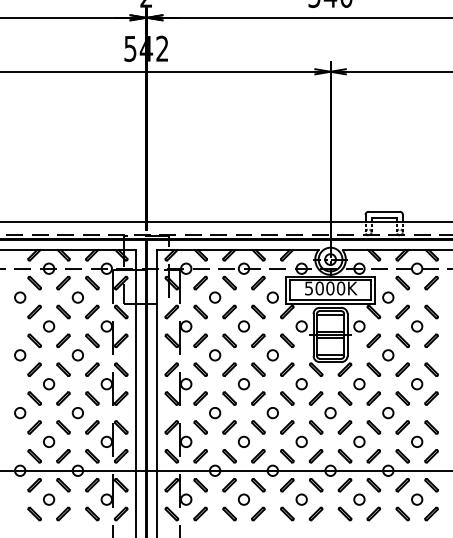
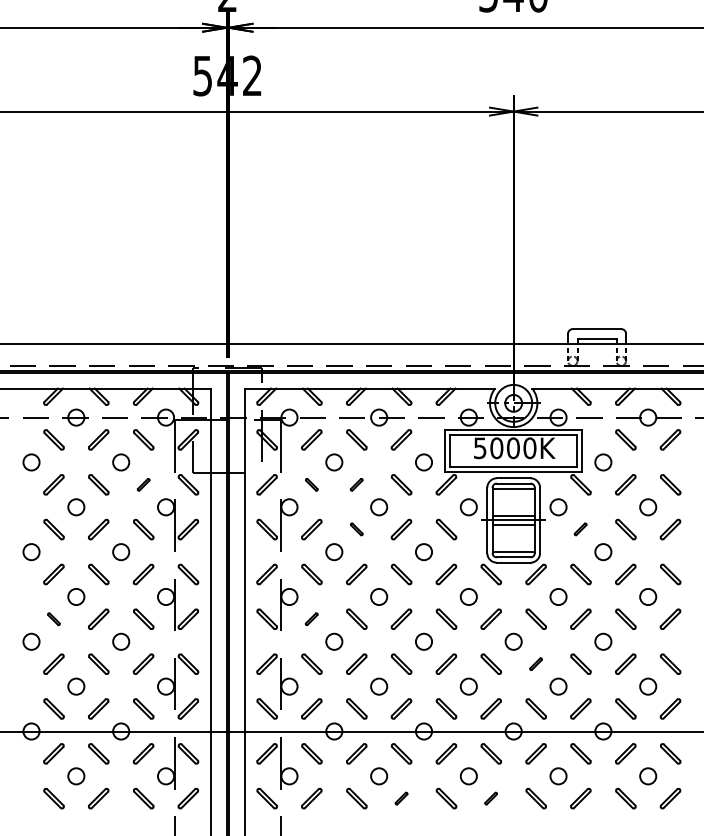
part: (92, 311) -> (143, 484), size x0.6
part: (200, 311) -> (311, 484), size x0.6
part: (229, 311) -> (356, 484), size x0.6
part: (229, 340) -> (356, 529), size x0.6
part: (373, 340) -> (580, 529), size x0.6
part: (34, 398) -> (53, 619), size x0.6
part: (200, 398) -> (311, 619), size x0.6
part: (344, 427) -> (535, 664), size x0.6
part: (258, 513) -> (401, 797), size x0.6
part: (315, 513) -> (490, 797), size x0.6

